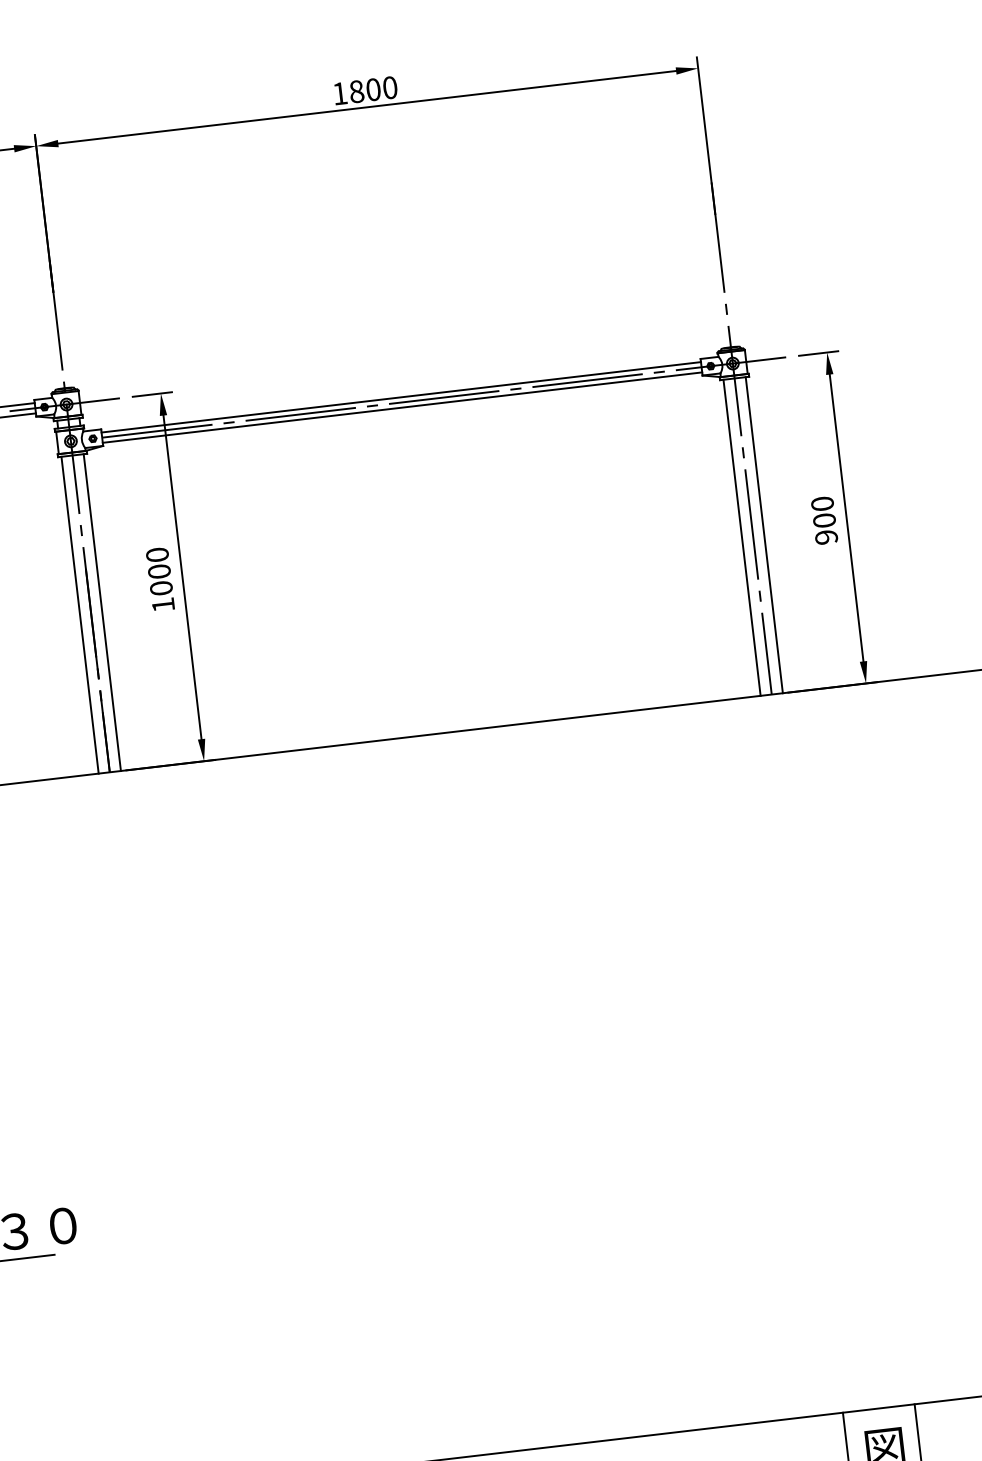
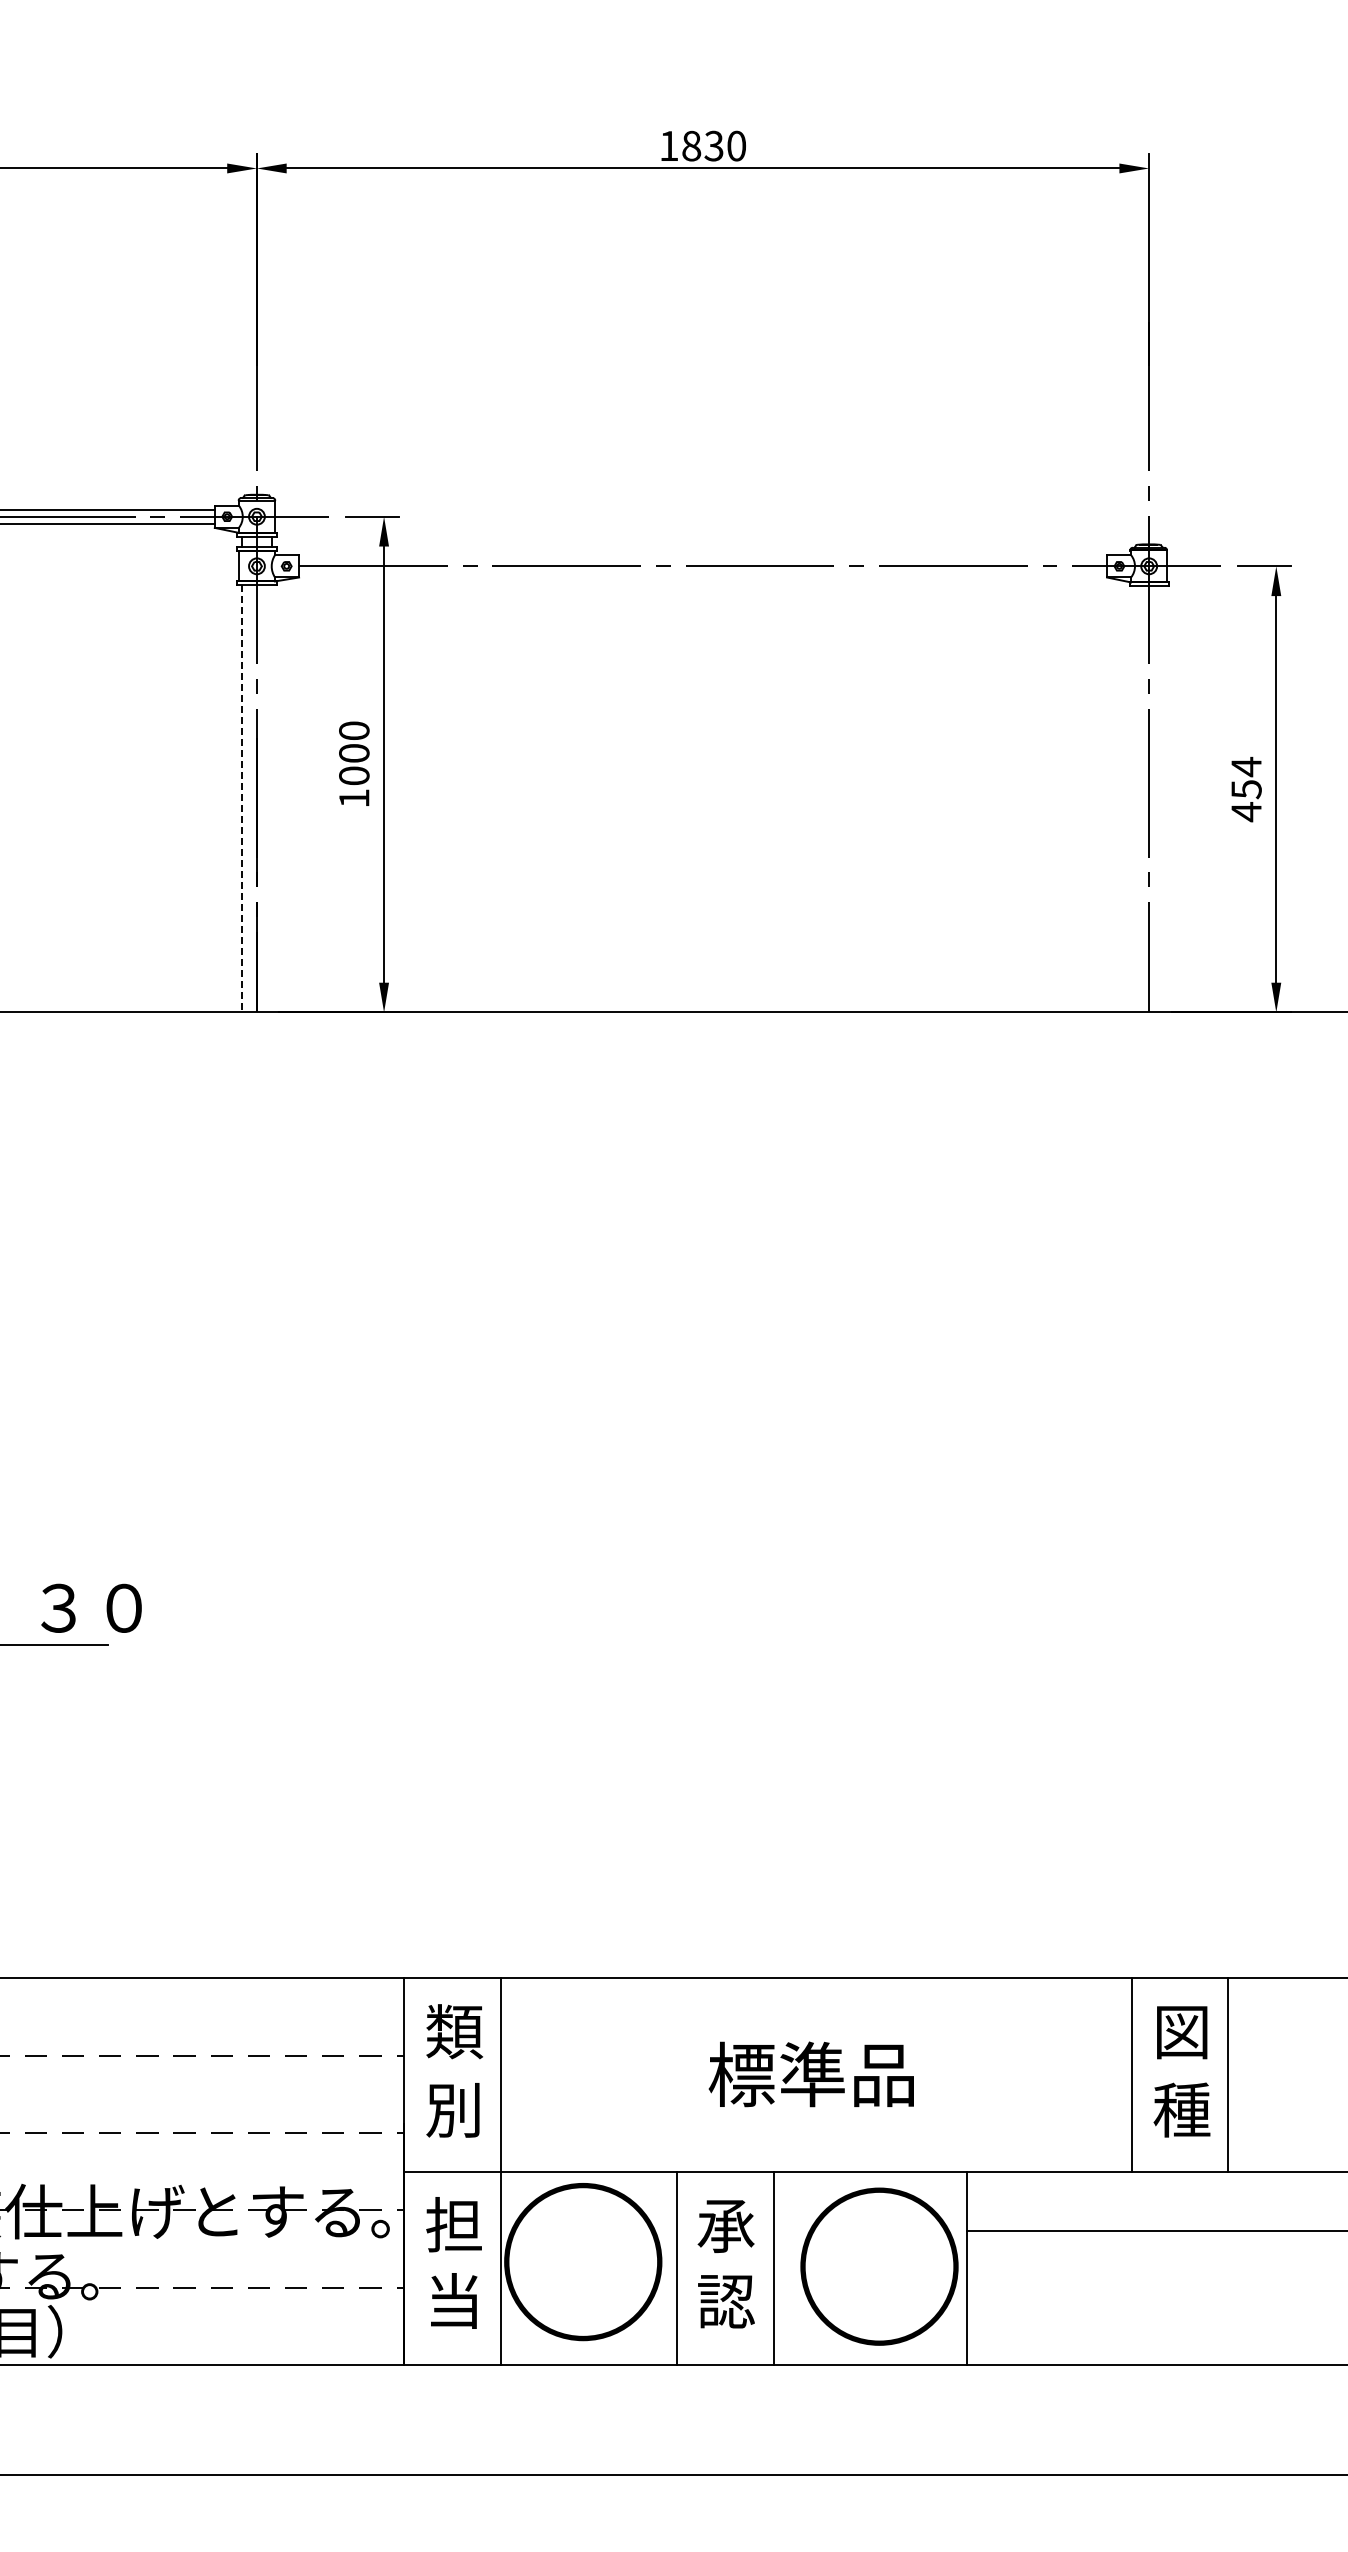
text: (372, 89) -> (713, 145), 1800 -> 1830
line: (401, 397) -> (703, 559), removed
line: (402, 407) -> (703, 573), removed
text: (824, 520) -> (1246, 789), 900 -> 454
line: (764, 535) -> (1164, 799), removed
line: (742, 537) -> (1134, 799), removed
line: (101, 612) -> (271, 798), removed
line: (79, 614) -> (241, 798), solid -> dashed

